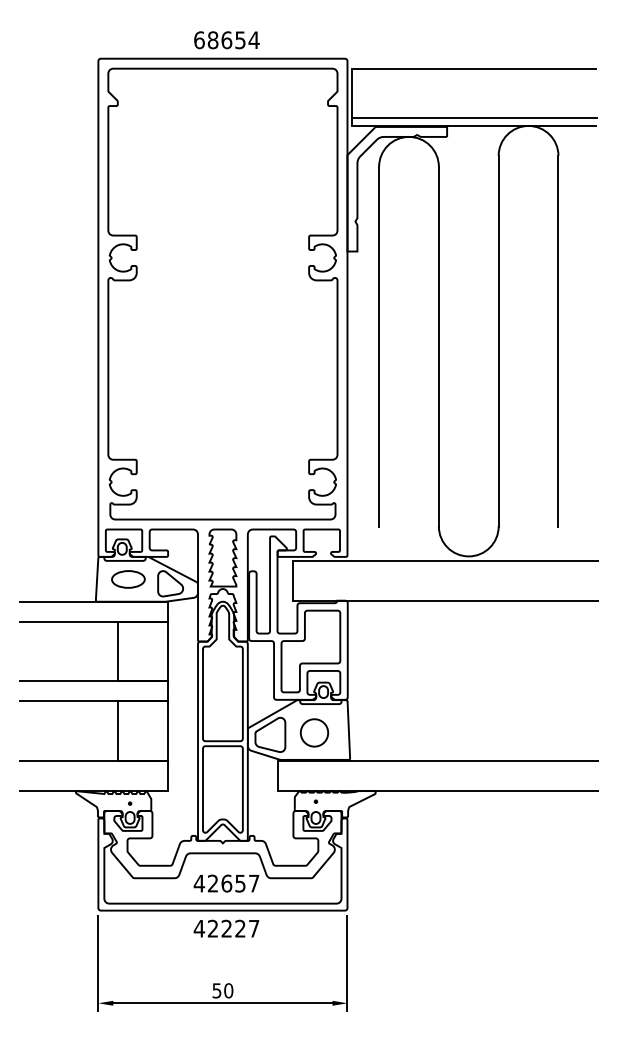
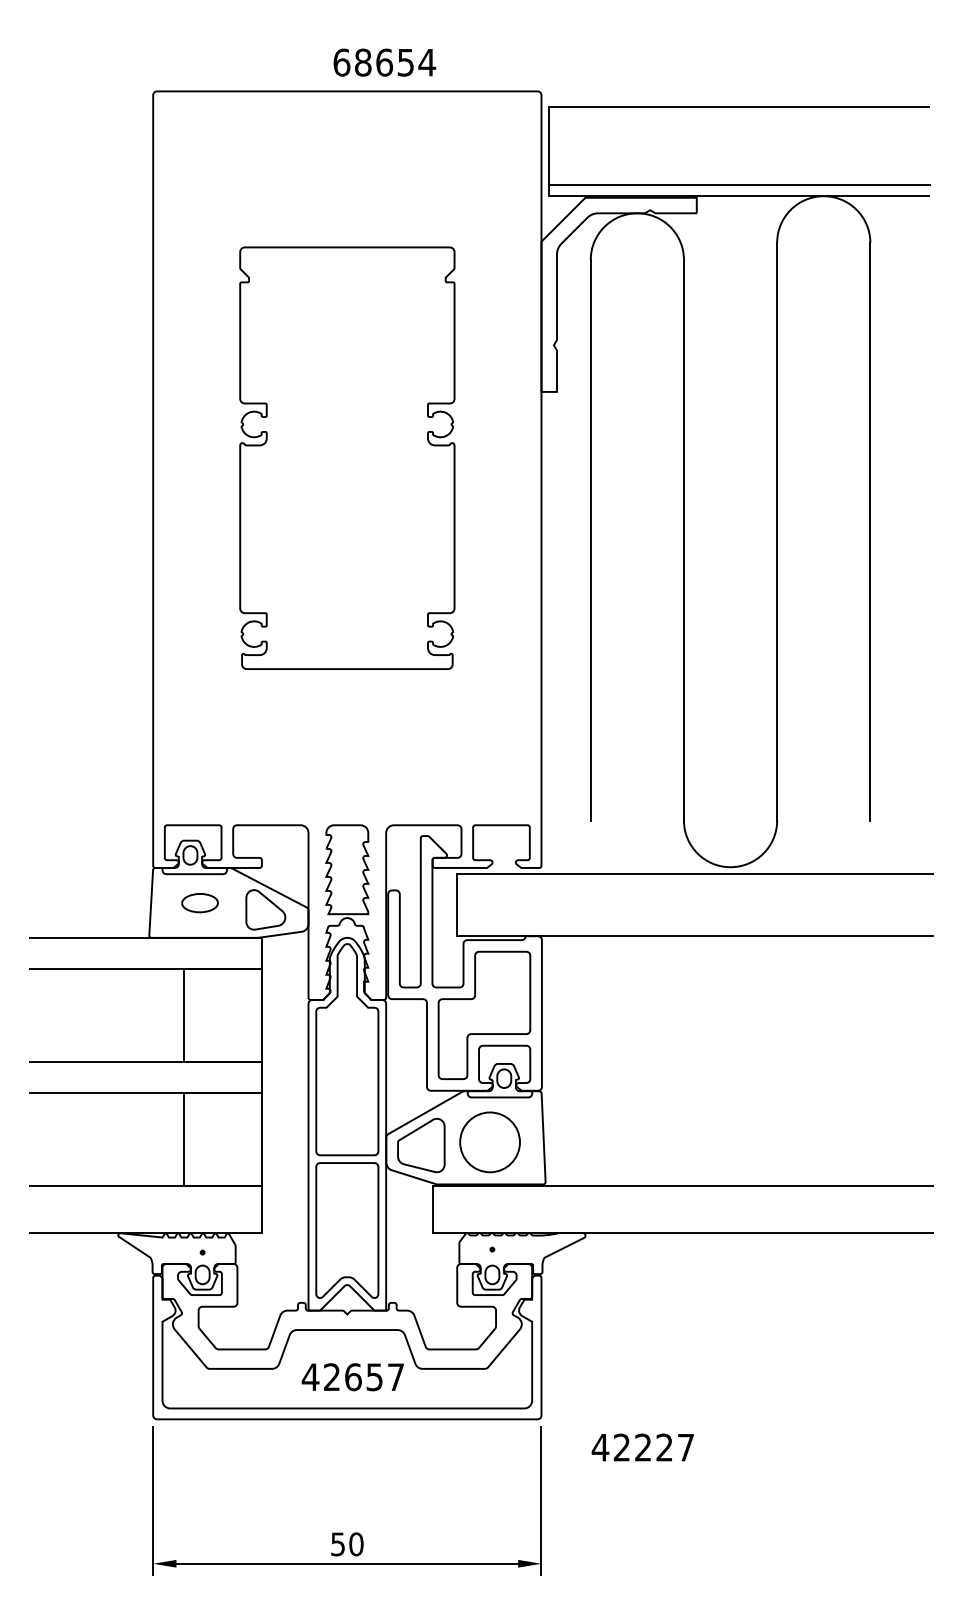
text: (226, 40) -> (384, 62), moved
part: (222, 293) -> (346, 457), size x0.6
part: (128, 579) -> (200, 903), size x0.7
circle: (314, 732) -> (490, 1141), size x1.4
text: (226, 928) -> (642, 1447), moved

